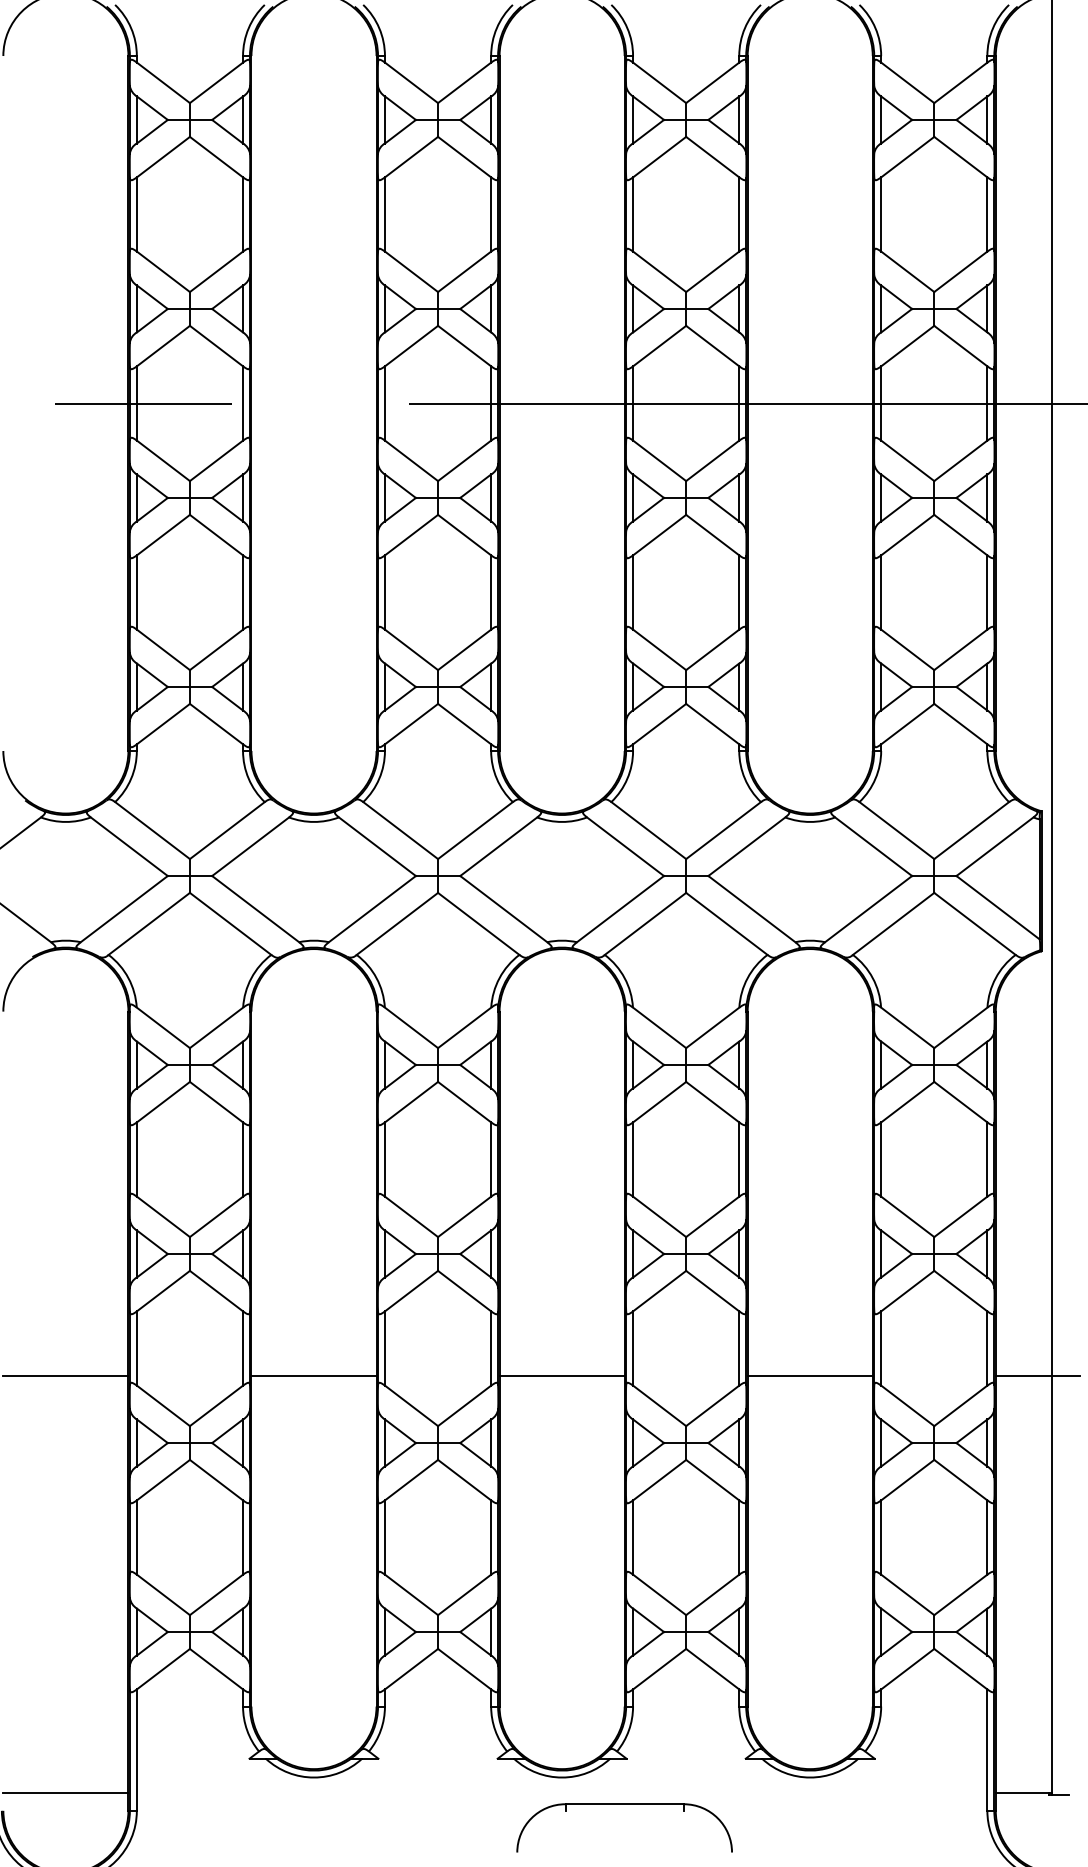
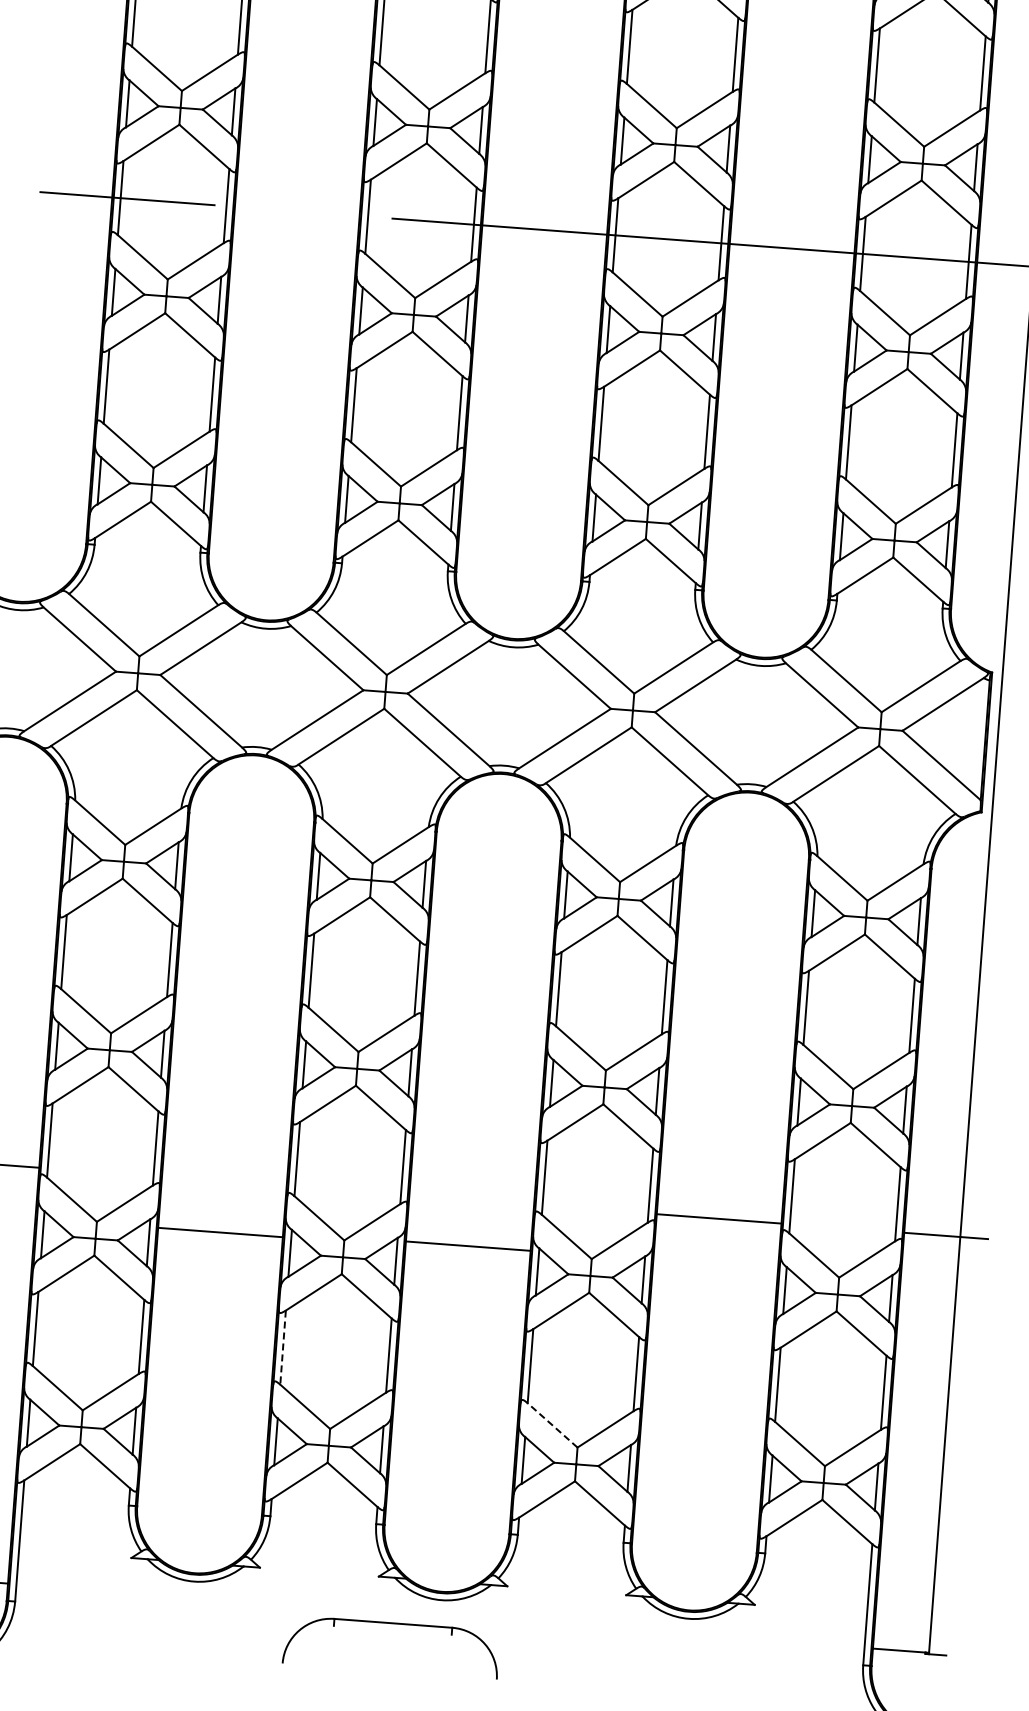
line: (313, 1376) -> (220, 1232), moved
line: (561, 1376) -> (467, 1246), moved
line: (385, 1538) -> (283, 1348), solid -> dashed
line: (659, 1594) -> (552, 1424), solid -> dashed
part: (624, 1804) -> (393, 1623), moved

